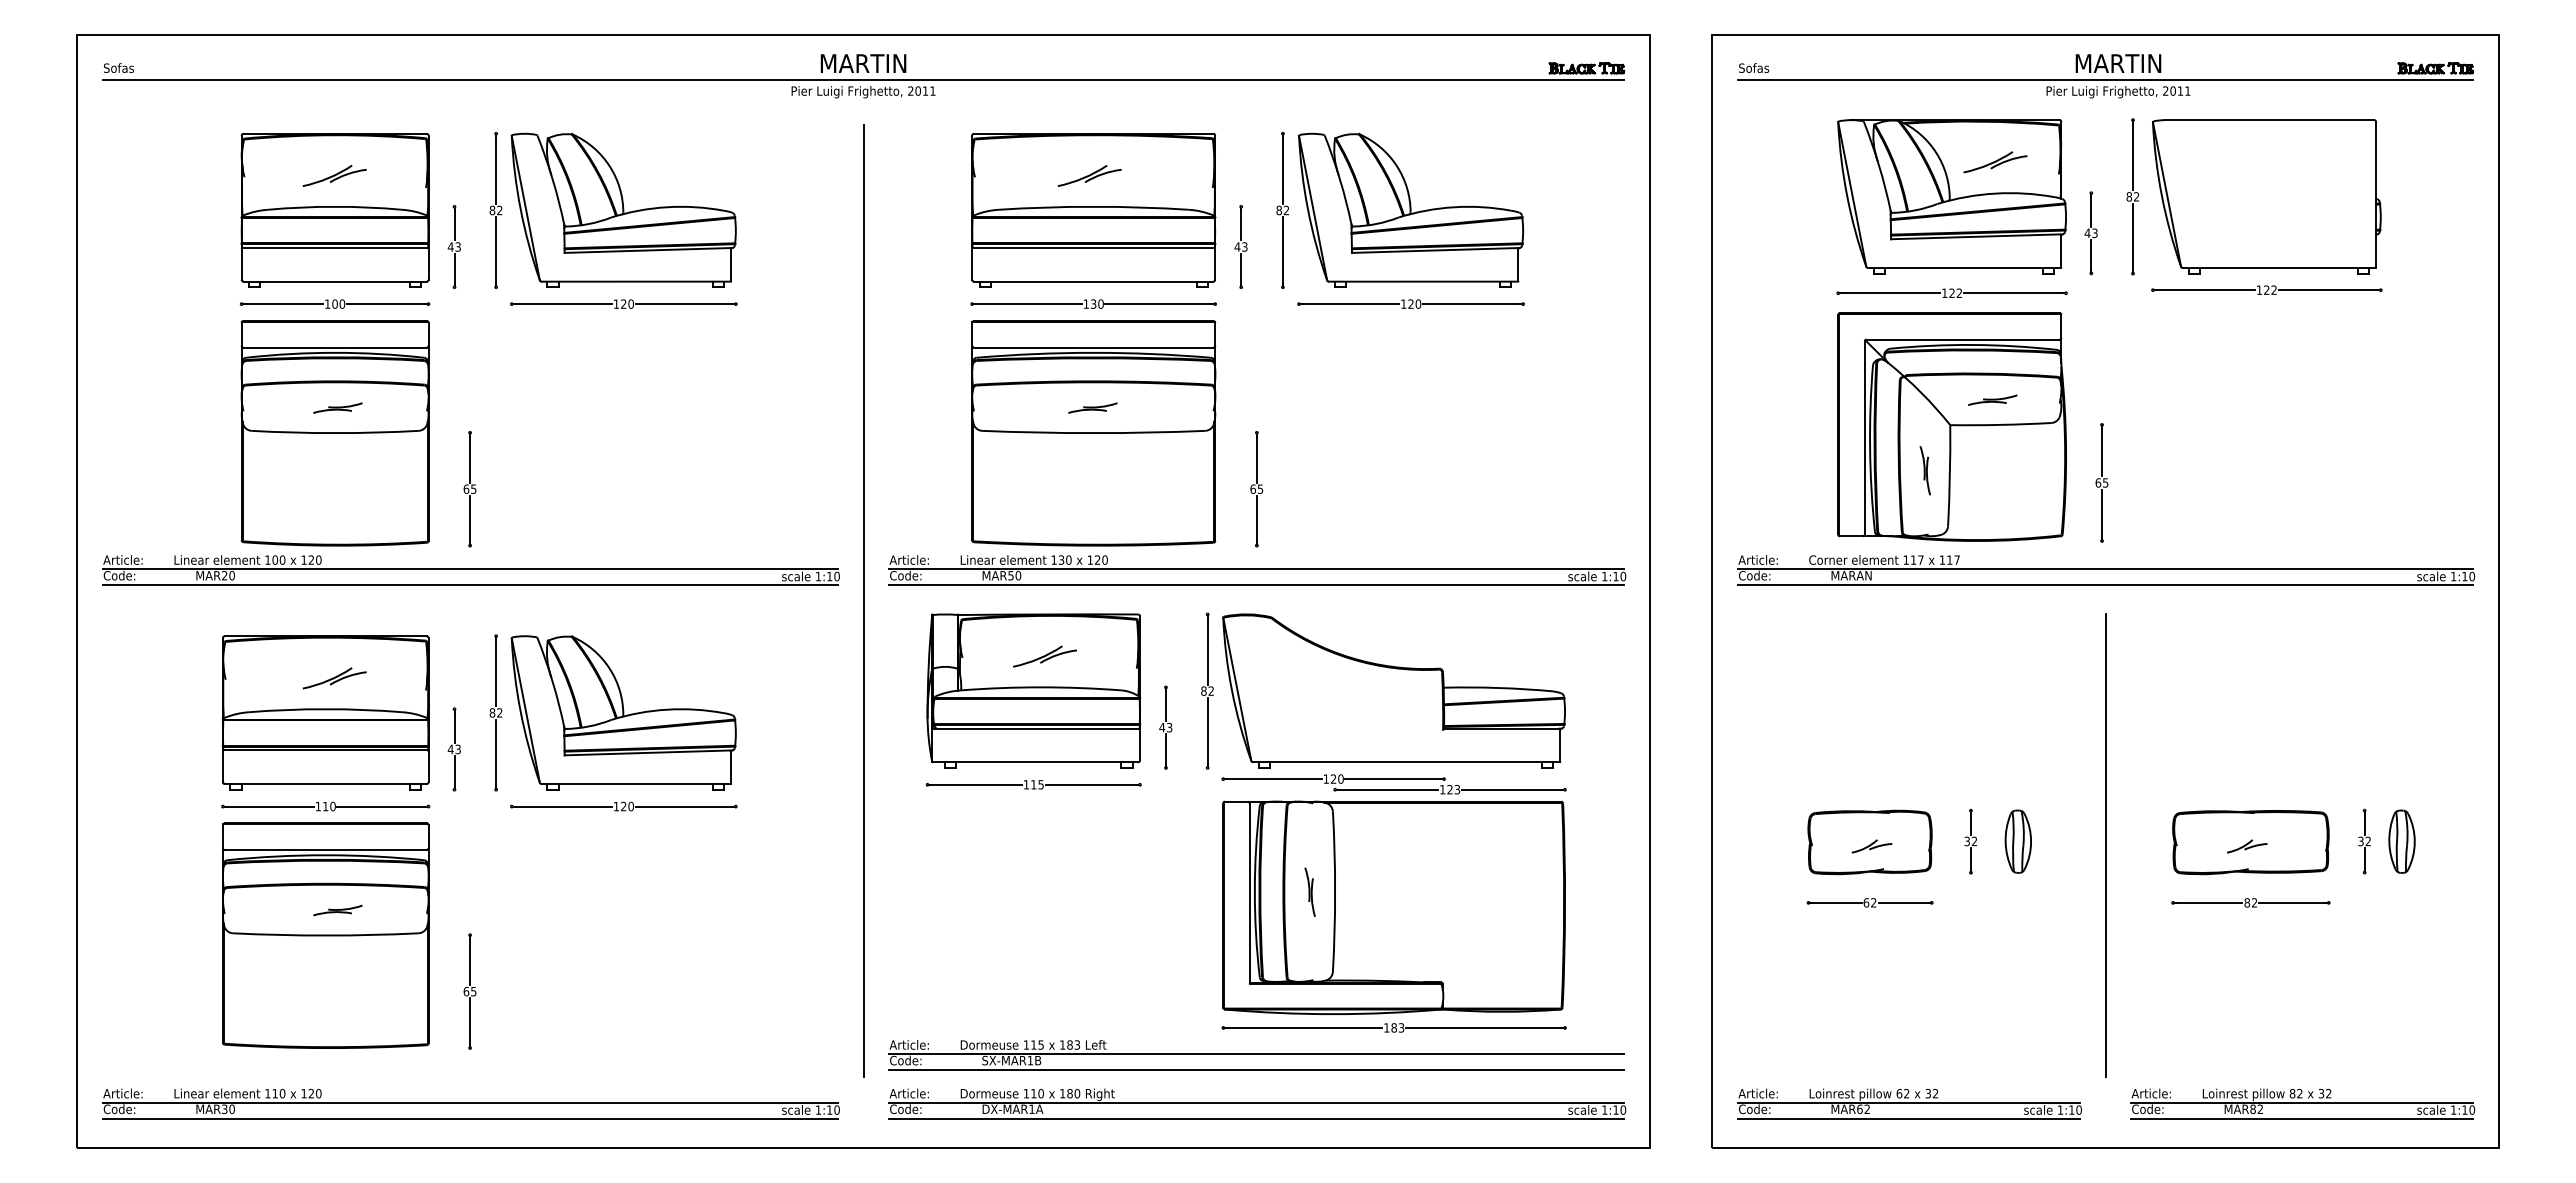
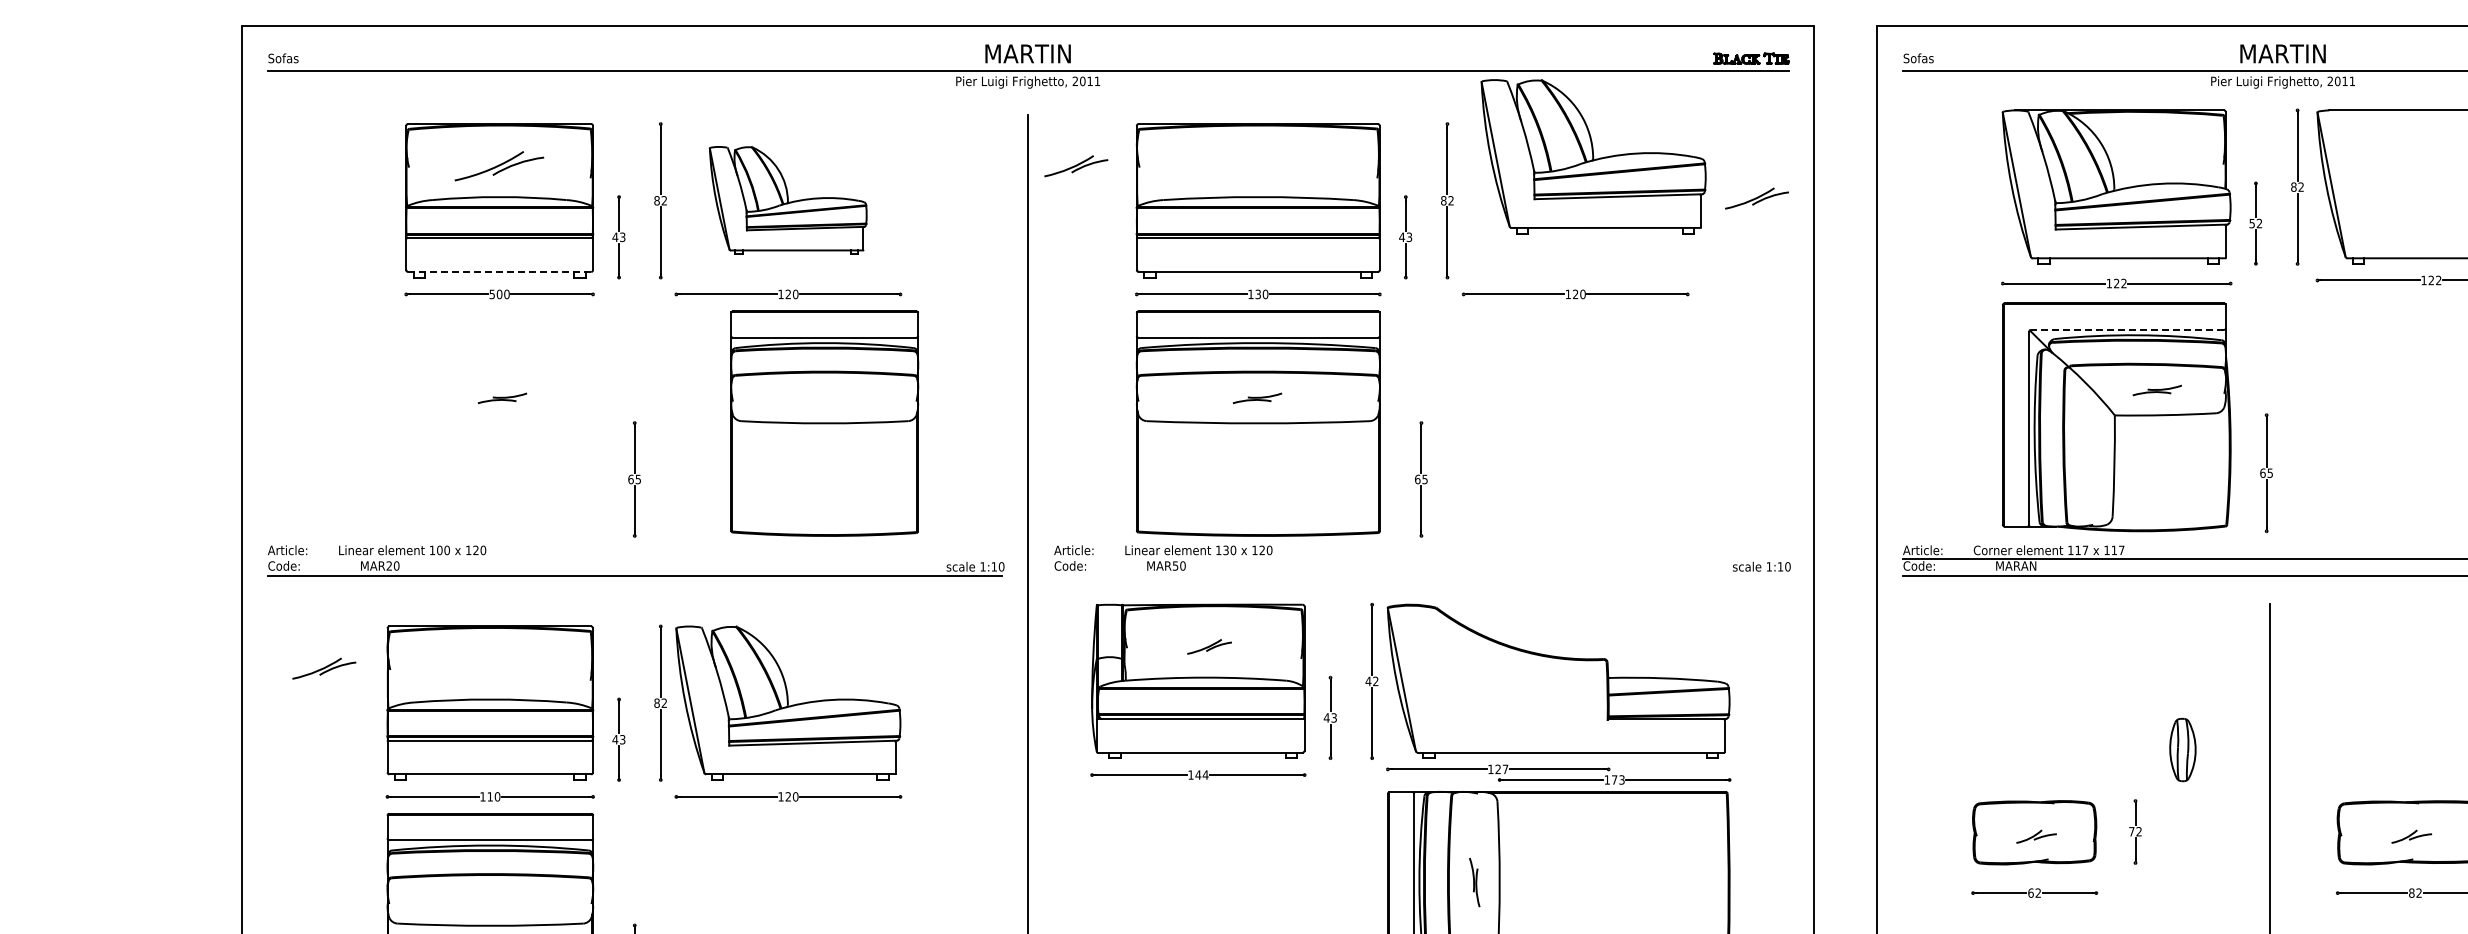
part: (1995, 162) -> (1757, 198), moved
part: (334, 175) -> (499, 165), size x1.4
part: (1089, 175) -> (1076, 165), moved
part: (623, 209) -> (788, 199), size x0.7
part: (1410, 209) -> (1593, 155), moved
text: (2090, 233) -> (2255, 223), 43 -> 52
line: (335, 281) -> (500, 271), solid -> dashed
text: (327, 303) -> (492, 293), 100 -> 500
line: (1962, 339) -> (2127, 329), solid -> dashed
part: (334, 433) -> (824, 423), moved
part: (1924, 470) -> (2089, 460), removed
line: (470, 569) -> (635, 559), removed
line: (1256, 569) -> (1421, 559), removed
line: (1256, 585) -> (1421, 575), removed
part: (1044, 656) -> (1209, 646), size x0.7
part: (334, 678) -> (324, 668), moved
text: (1203, 690) -> (1368, 680), 82 -> 42
text: (1340, 778) -> (1505, 768), 120 -> 127
text: (1037, 784) -> (1202, 774), 115 -> 144
text: (1449, 789) -> (1614, 779), 123 -> 173
text: (1966, 841) -> (2131, 831), 32 -> 72
part: (2017, 841) -> (2182, 749), moved
part: (337, 910) -> (502, 900), removed

